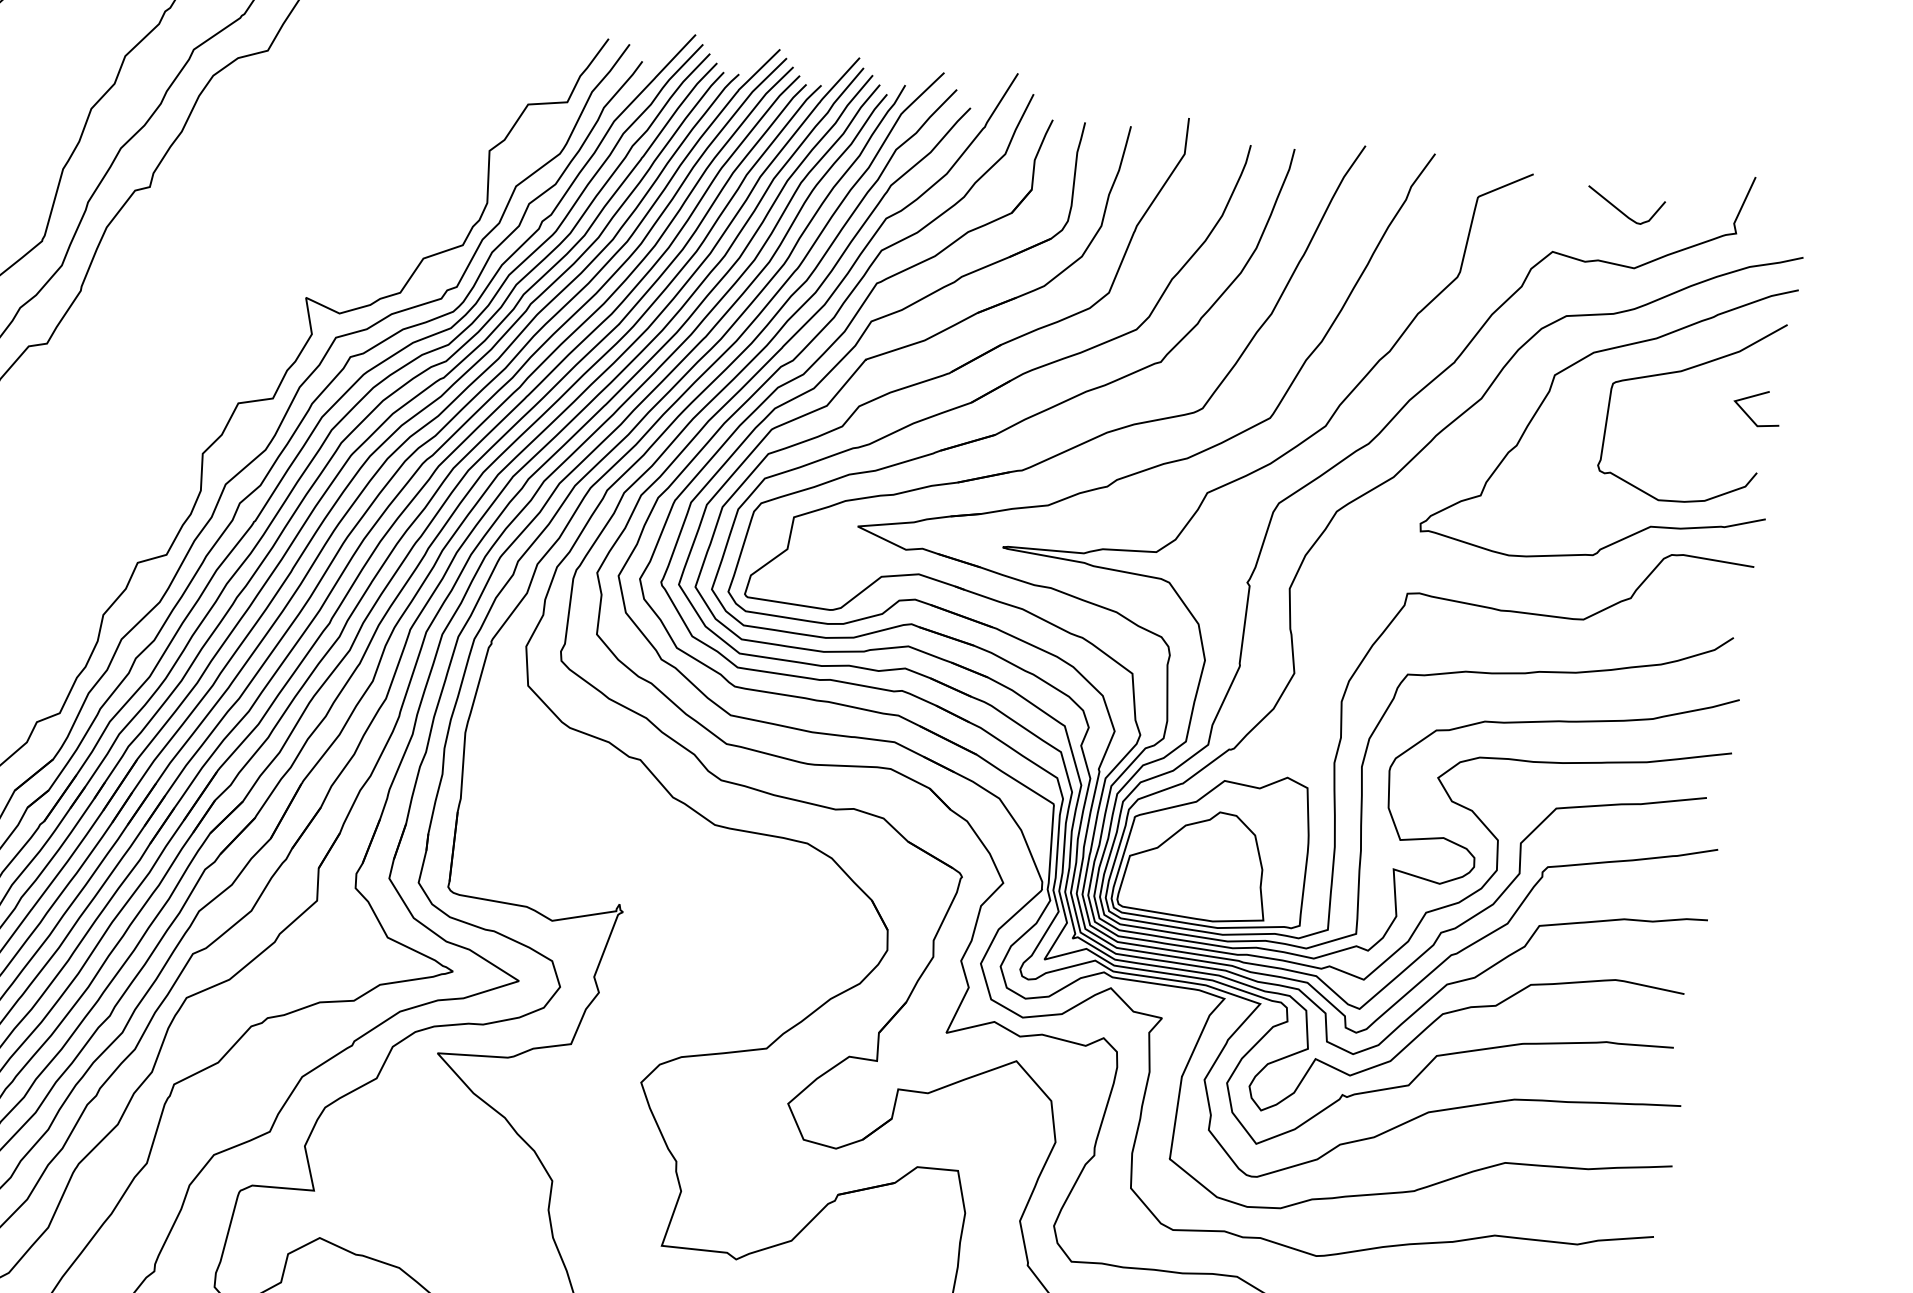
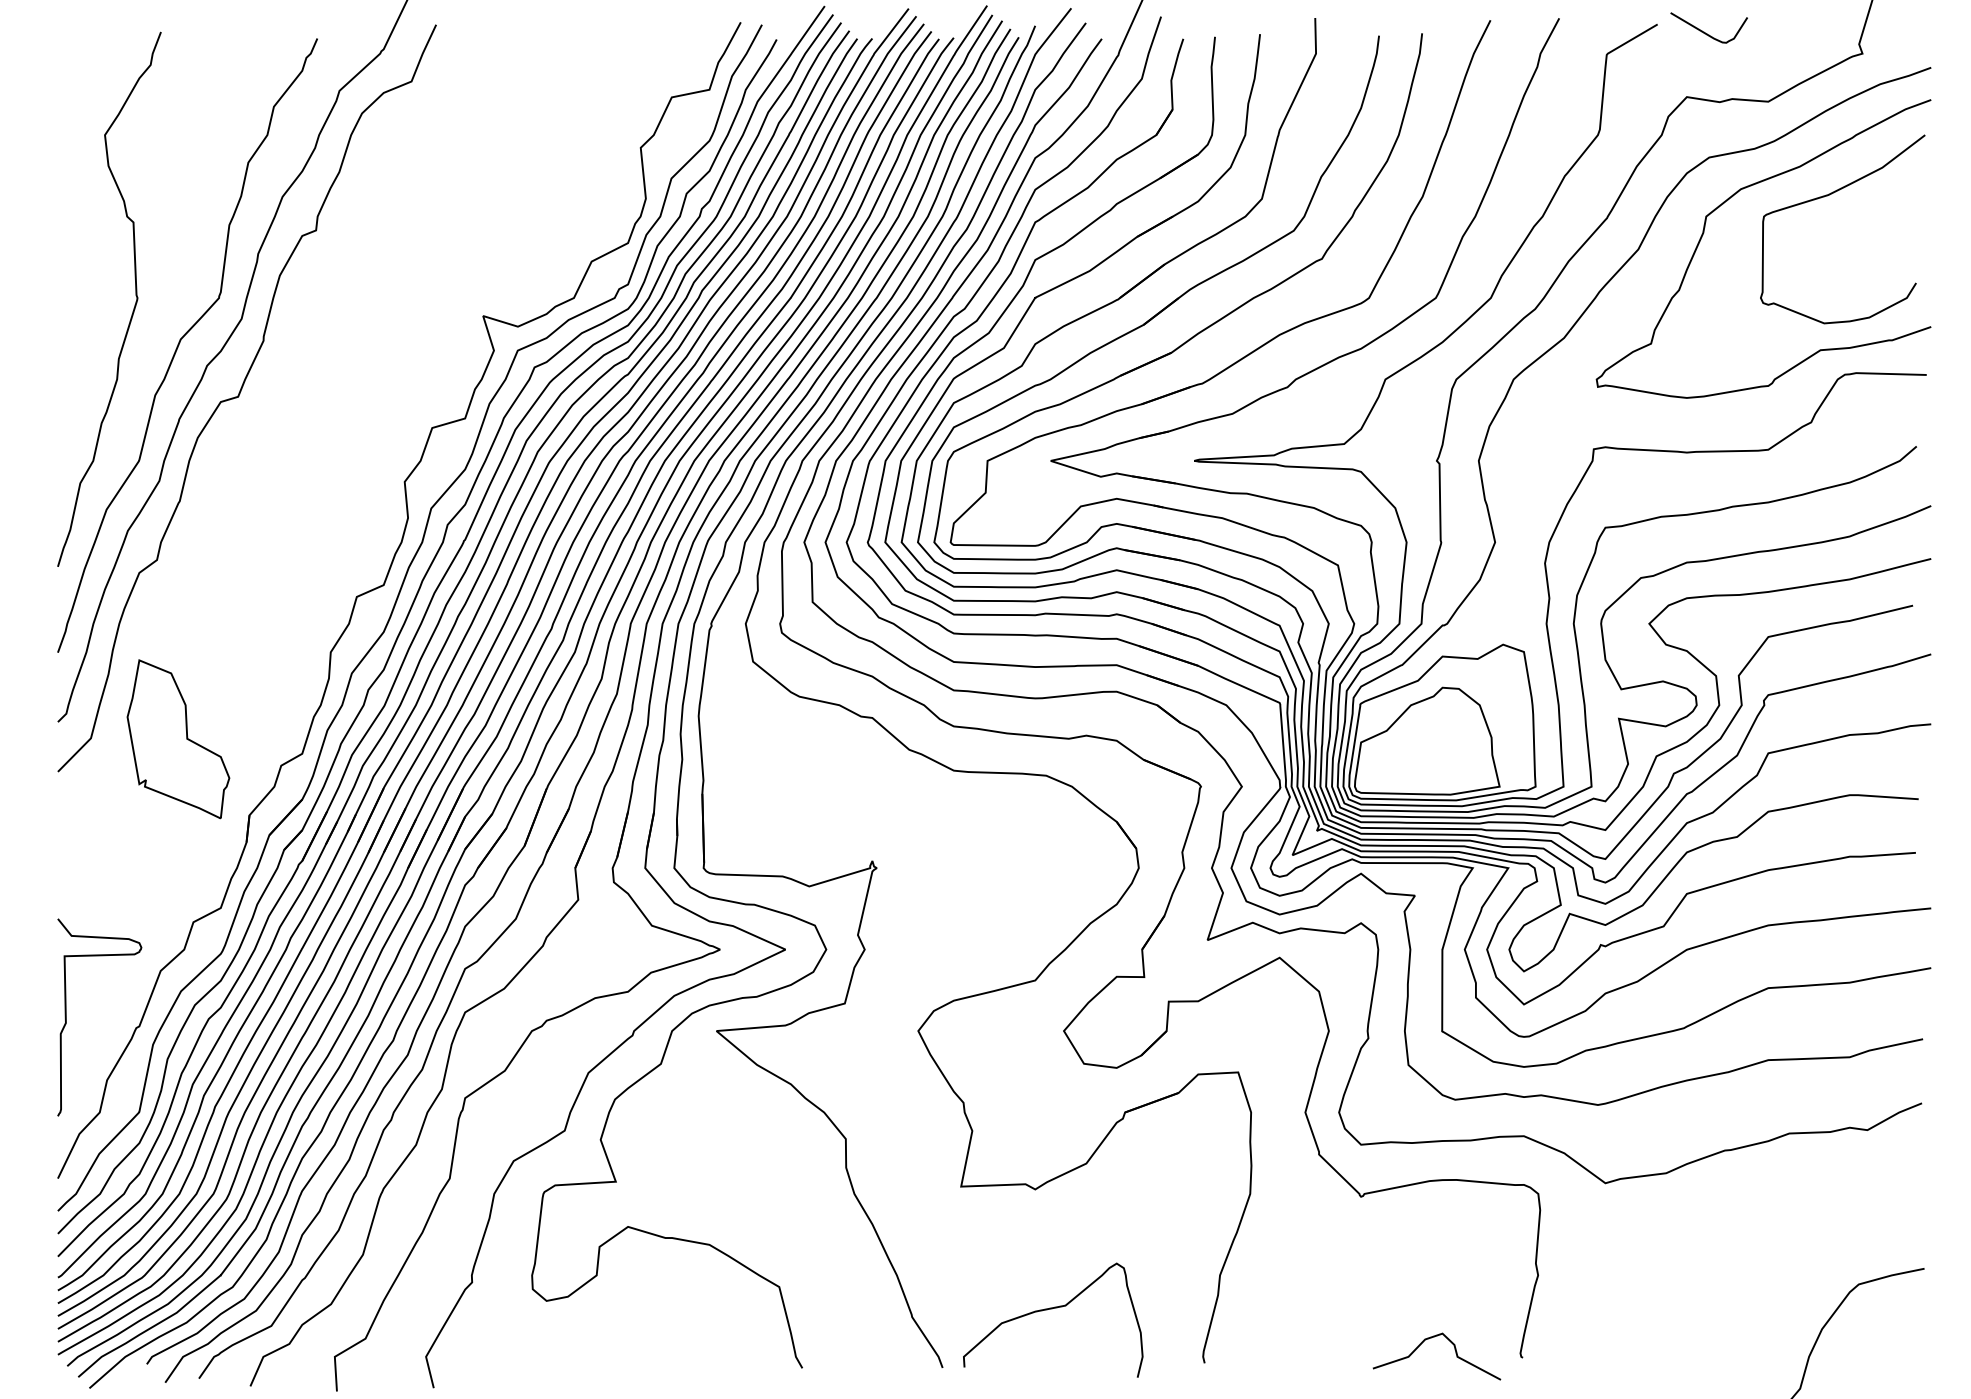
curve: (1620, 209) -> (1704, 31), moved
line: (1755, 396) -> (1904, 209), removed

